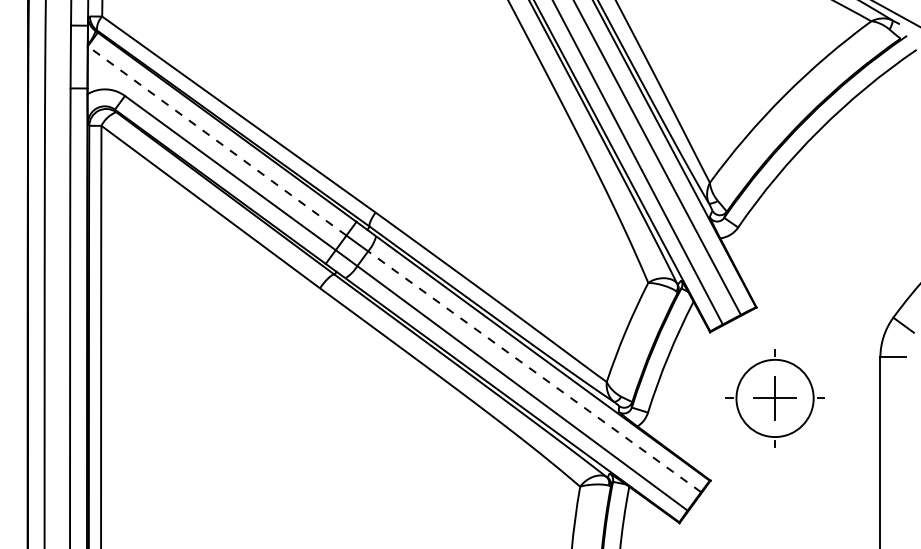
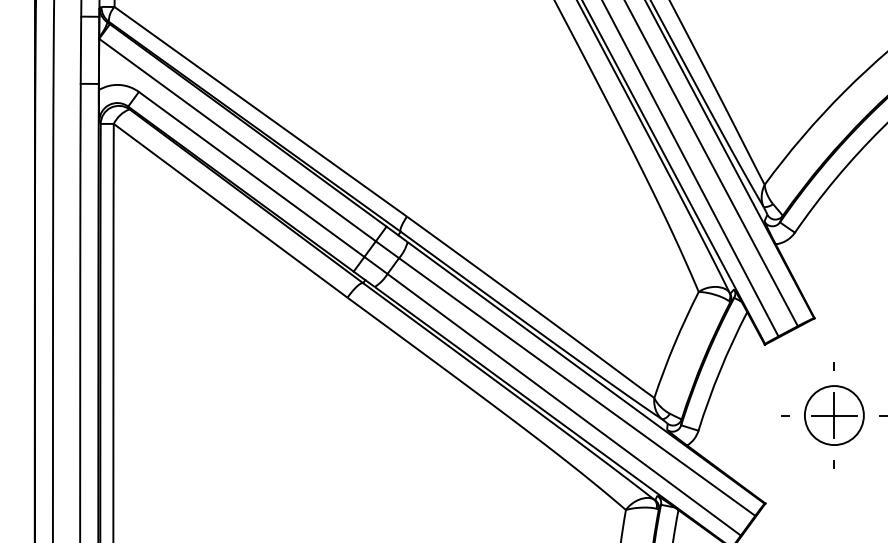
line: (216, 140) -> (236, 139), dashed -> solid
line: (534, 371) -> (577, 386), dashed -> solid
circle: (774, 398) -> (833, 415), size x0.71

